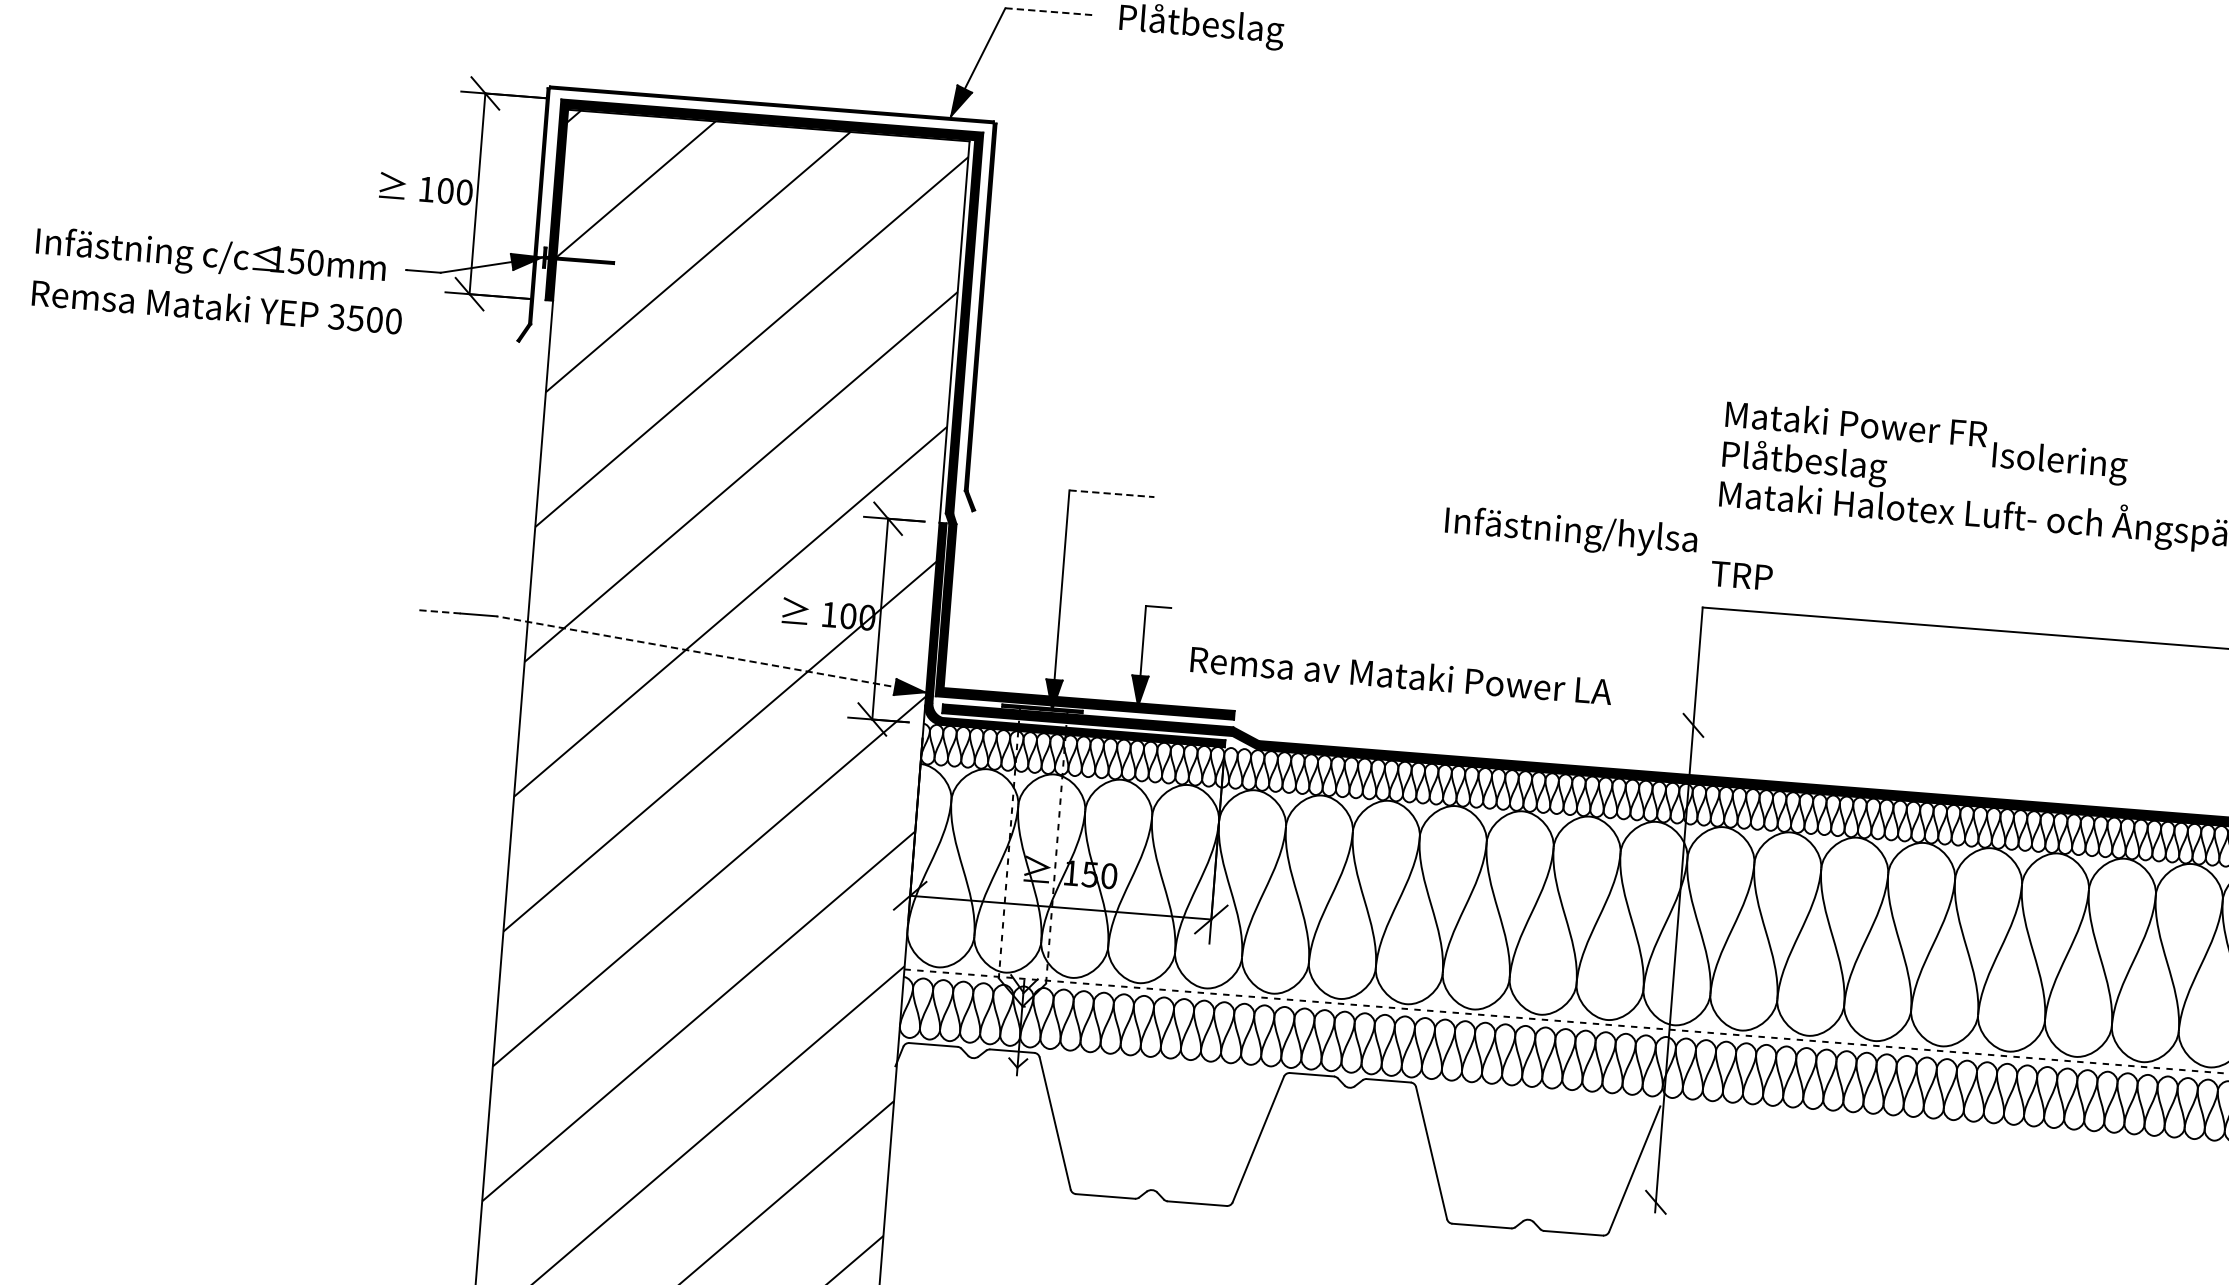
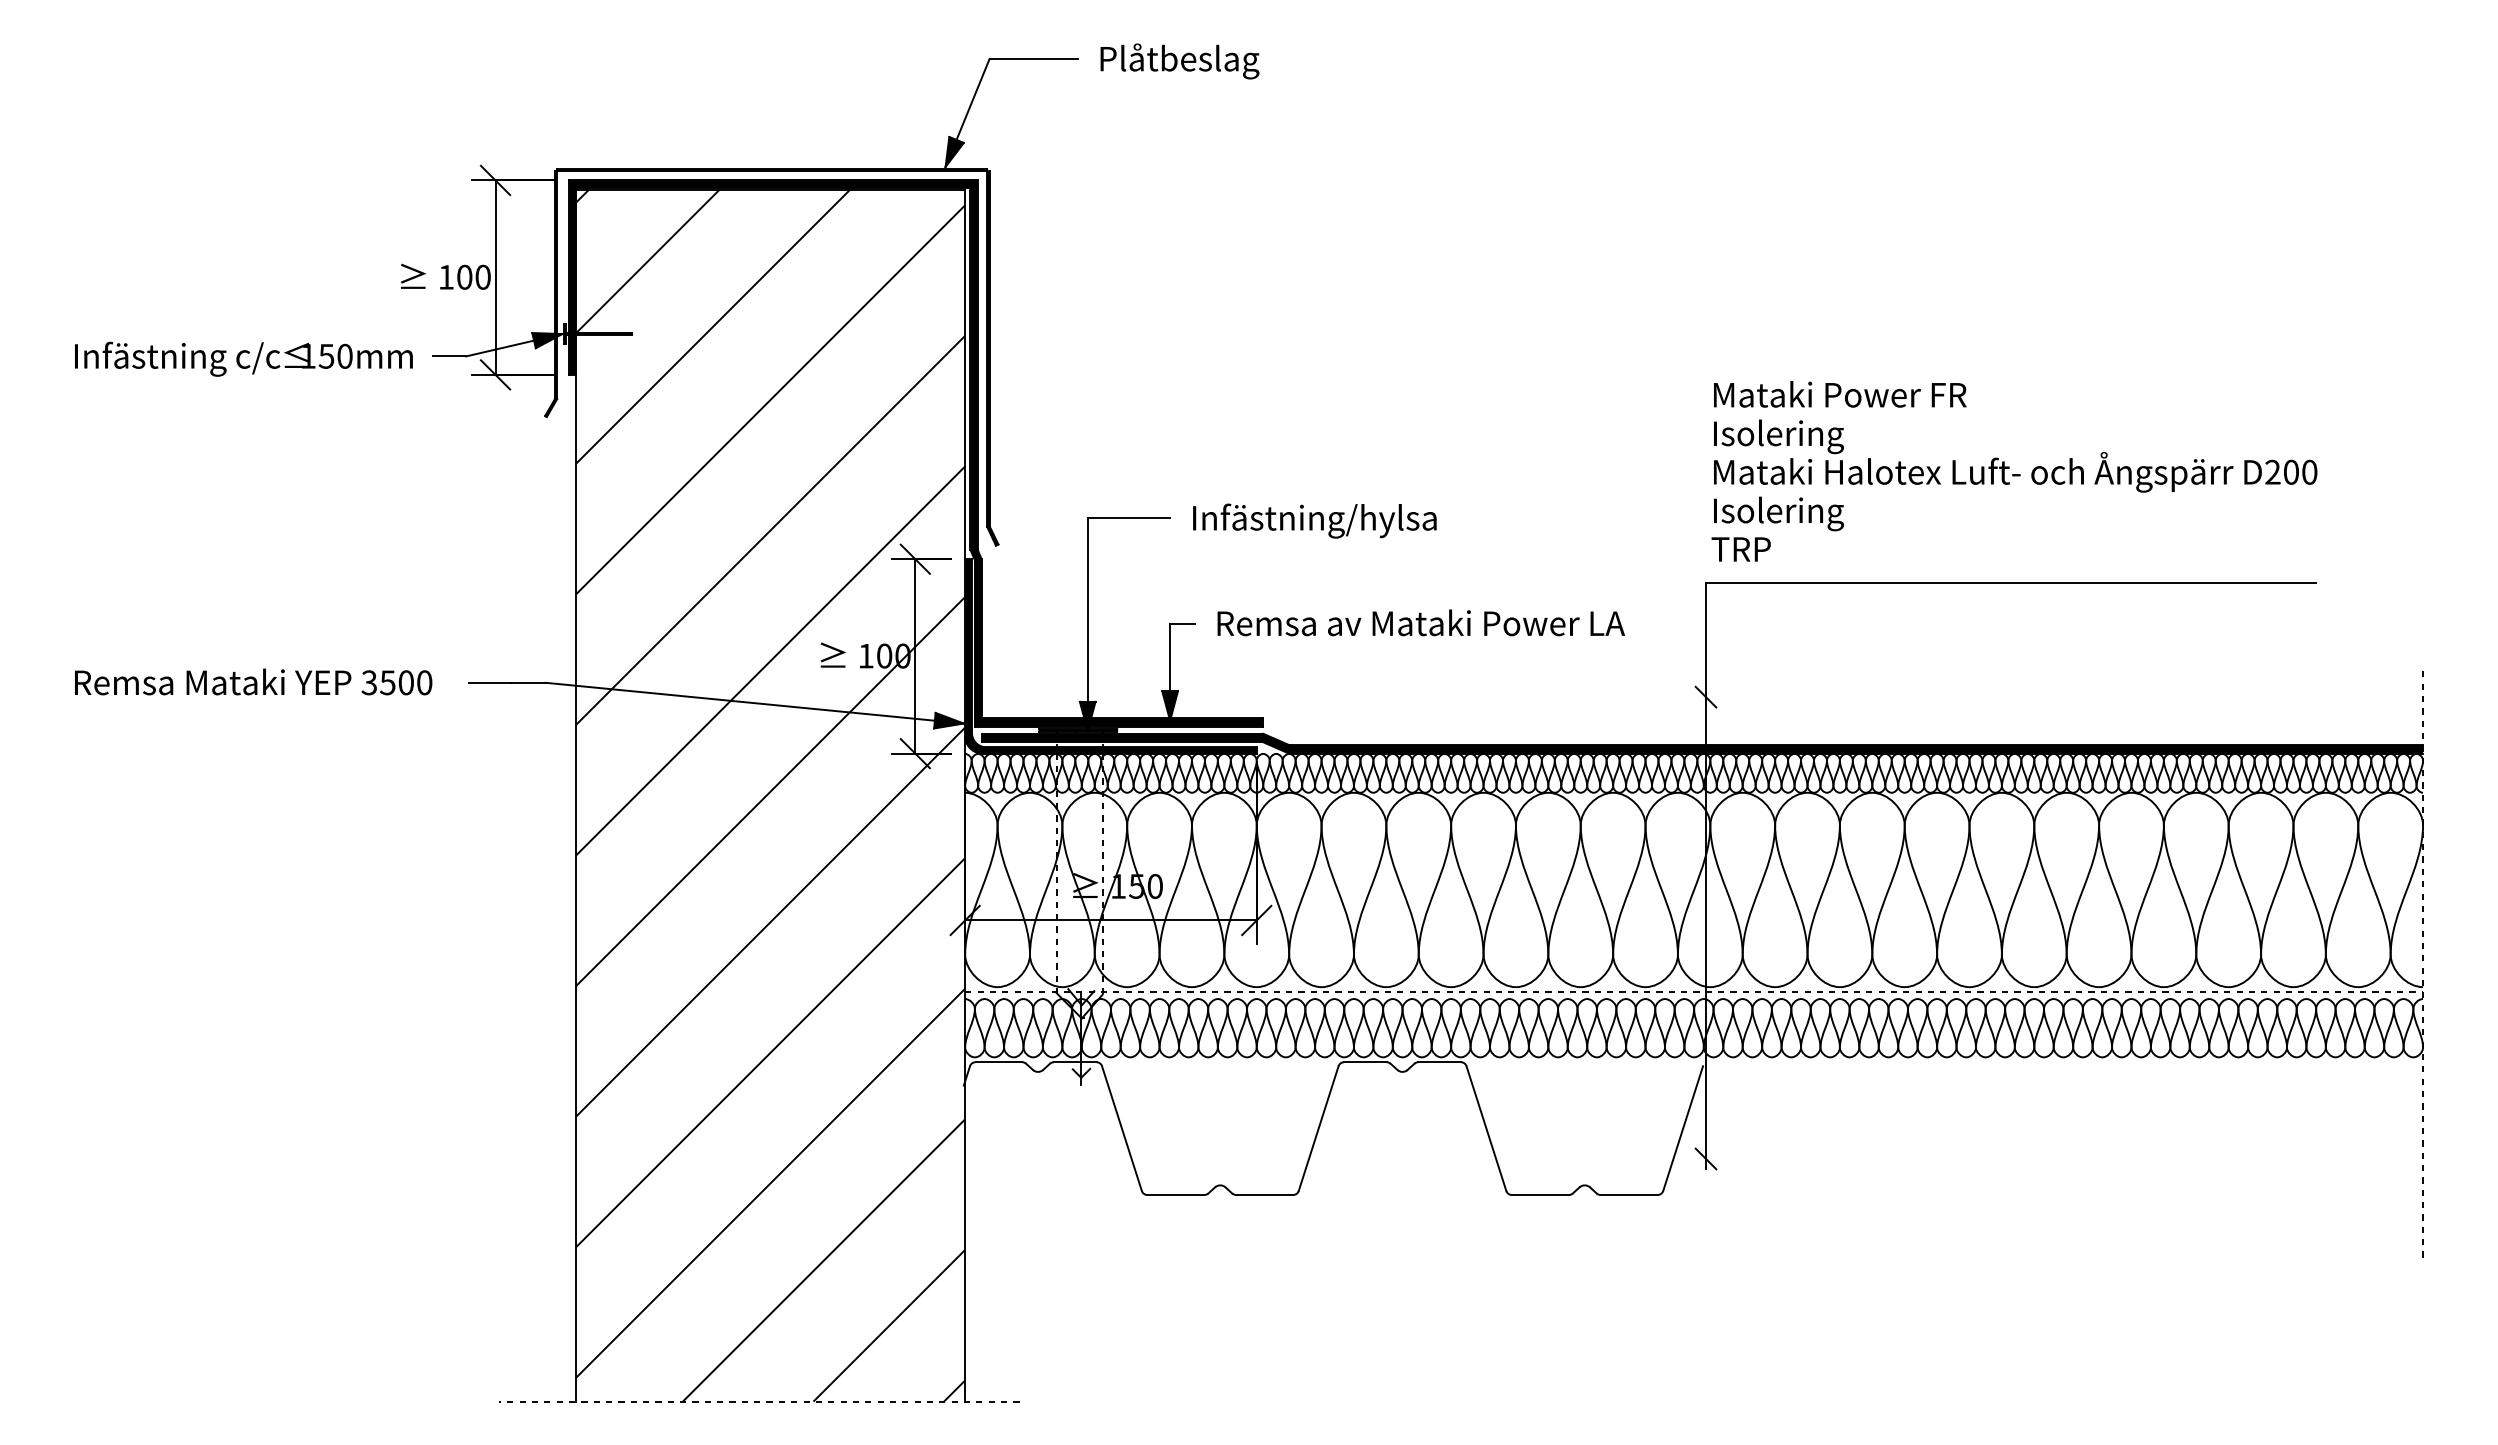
line: (1050, 12) -> (1033, 59), dashed -> solid
text: (217, 306) -> (253, 681), moved
text: (2059, 462) -> (1778, 513), moved
text: (1805, 463) -> (1794, 436), Plåtbeslag -> Isolering
line: (1112, 494) -> (1129, 518), dashed -> solid
text: (1570, 532) -> (1314, 520), moved
line: (439, 611) -> (490, 682), dashed -> solid
line: (710, 654) -> (754, 703), dashed -> solid
text: (1400, 674) -> (1420, 622), moved

